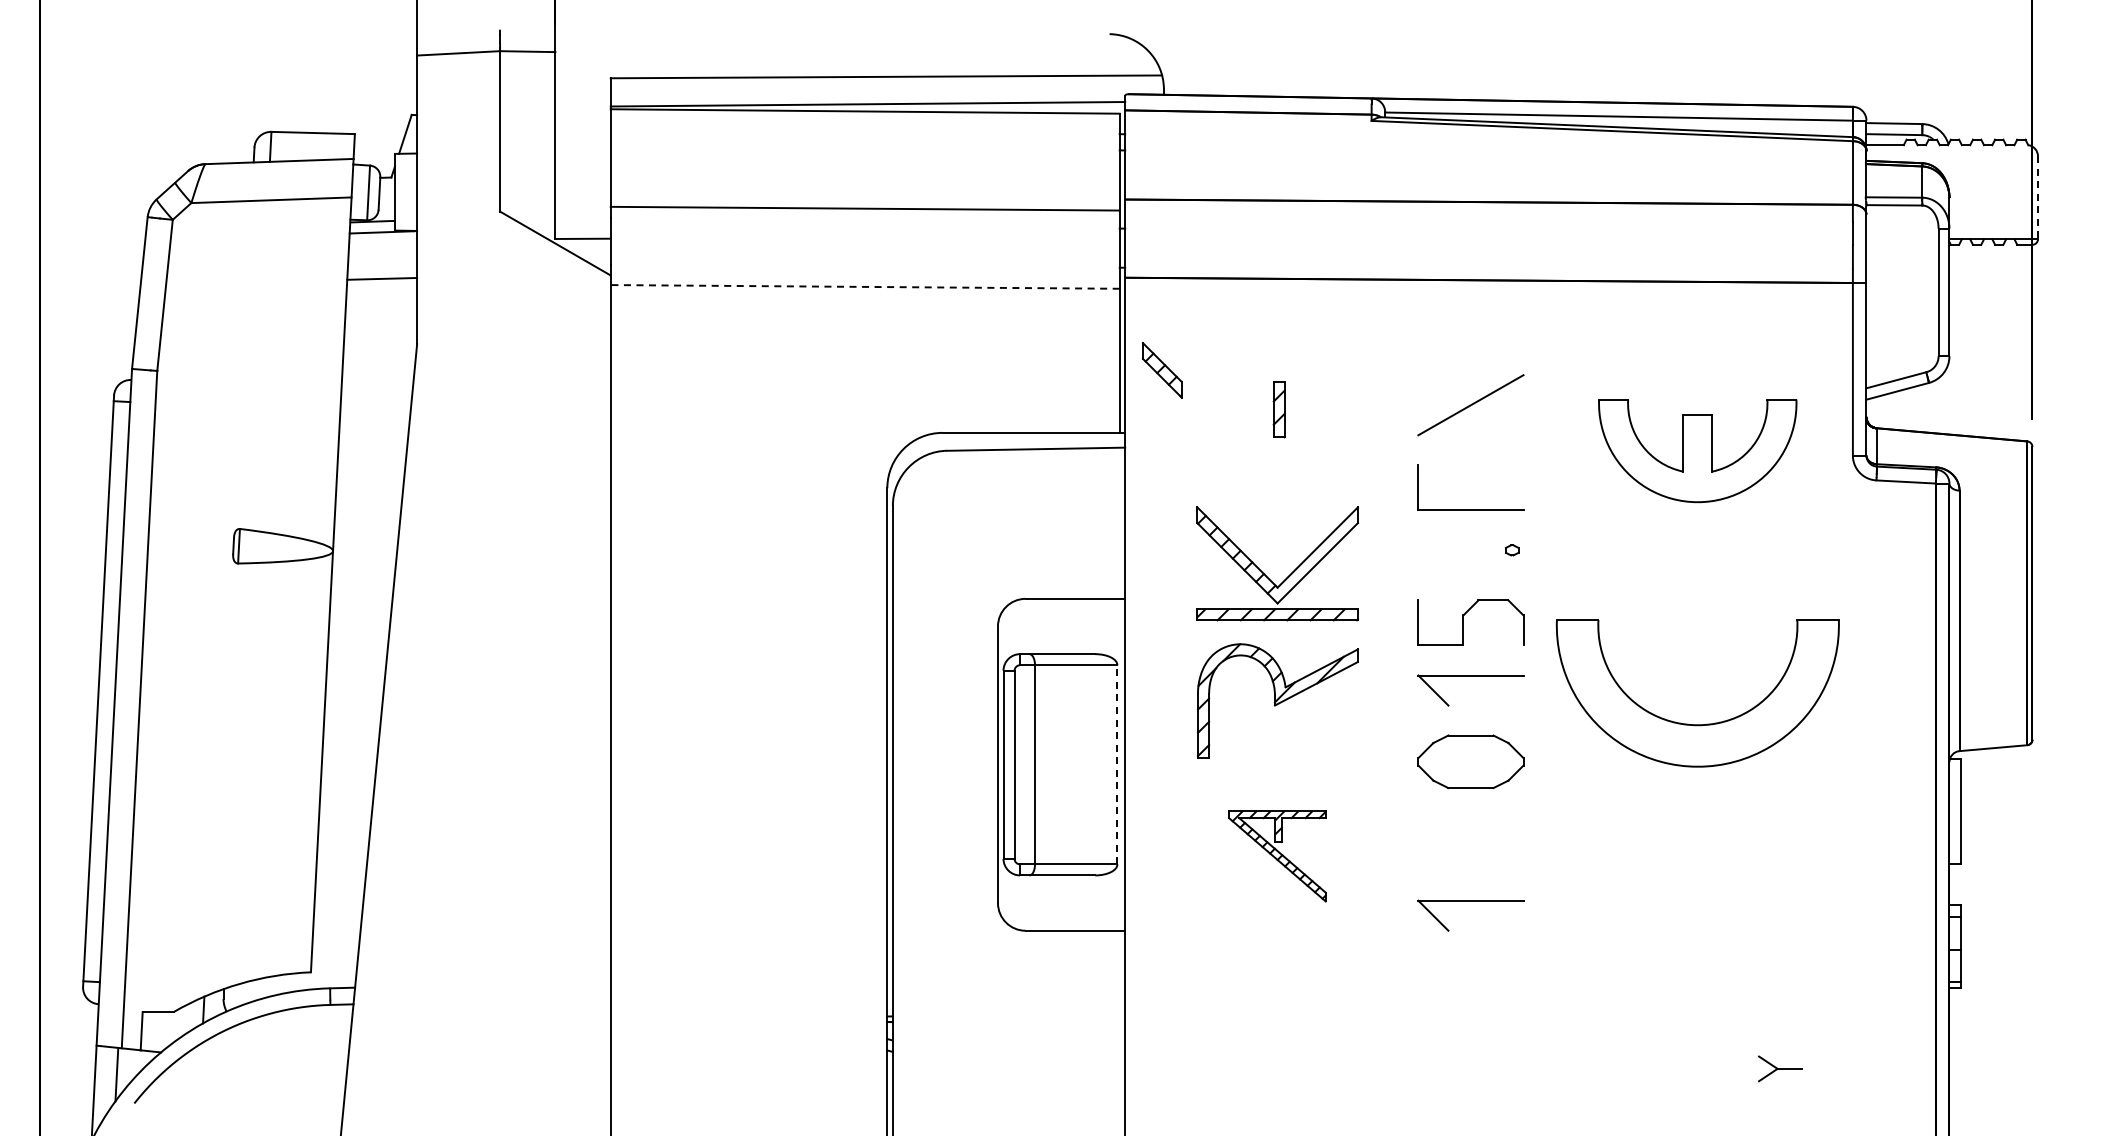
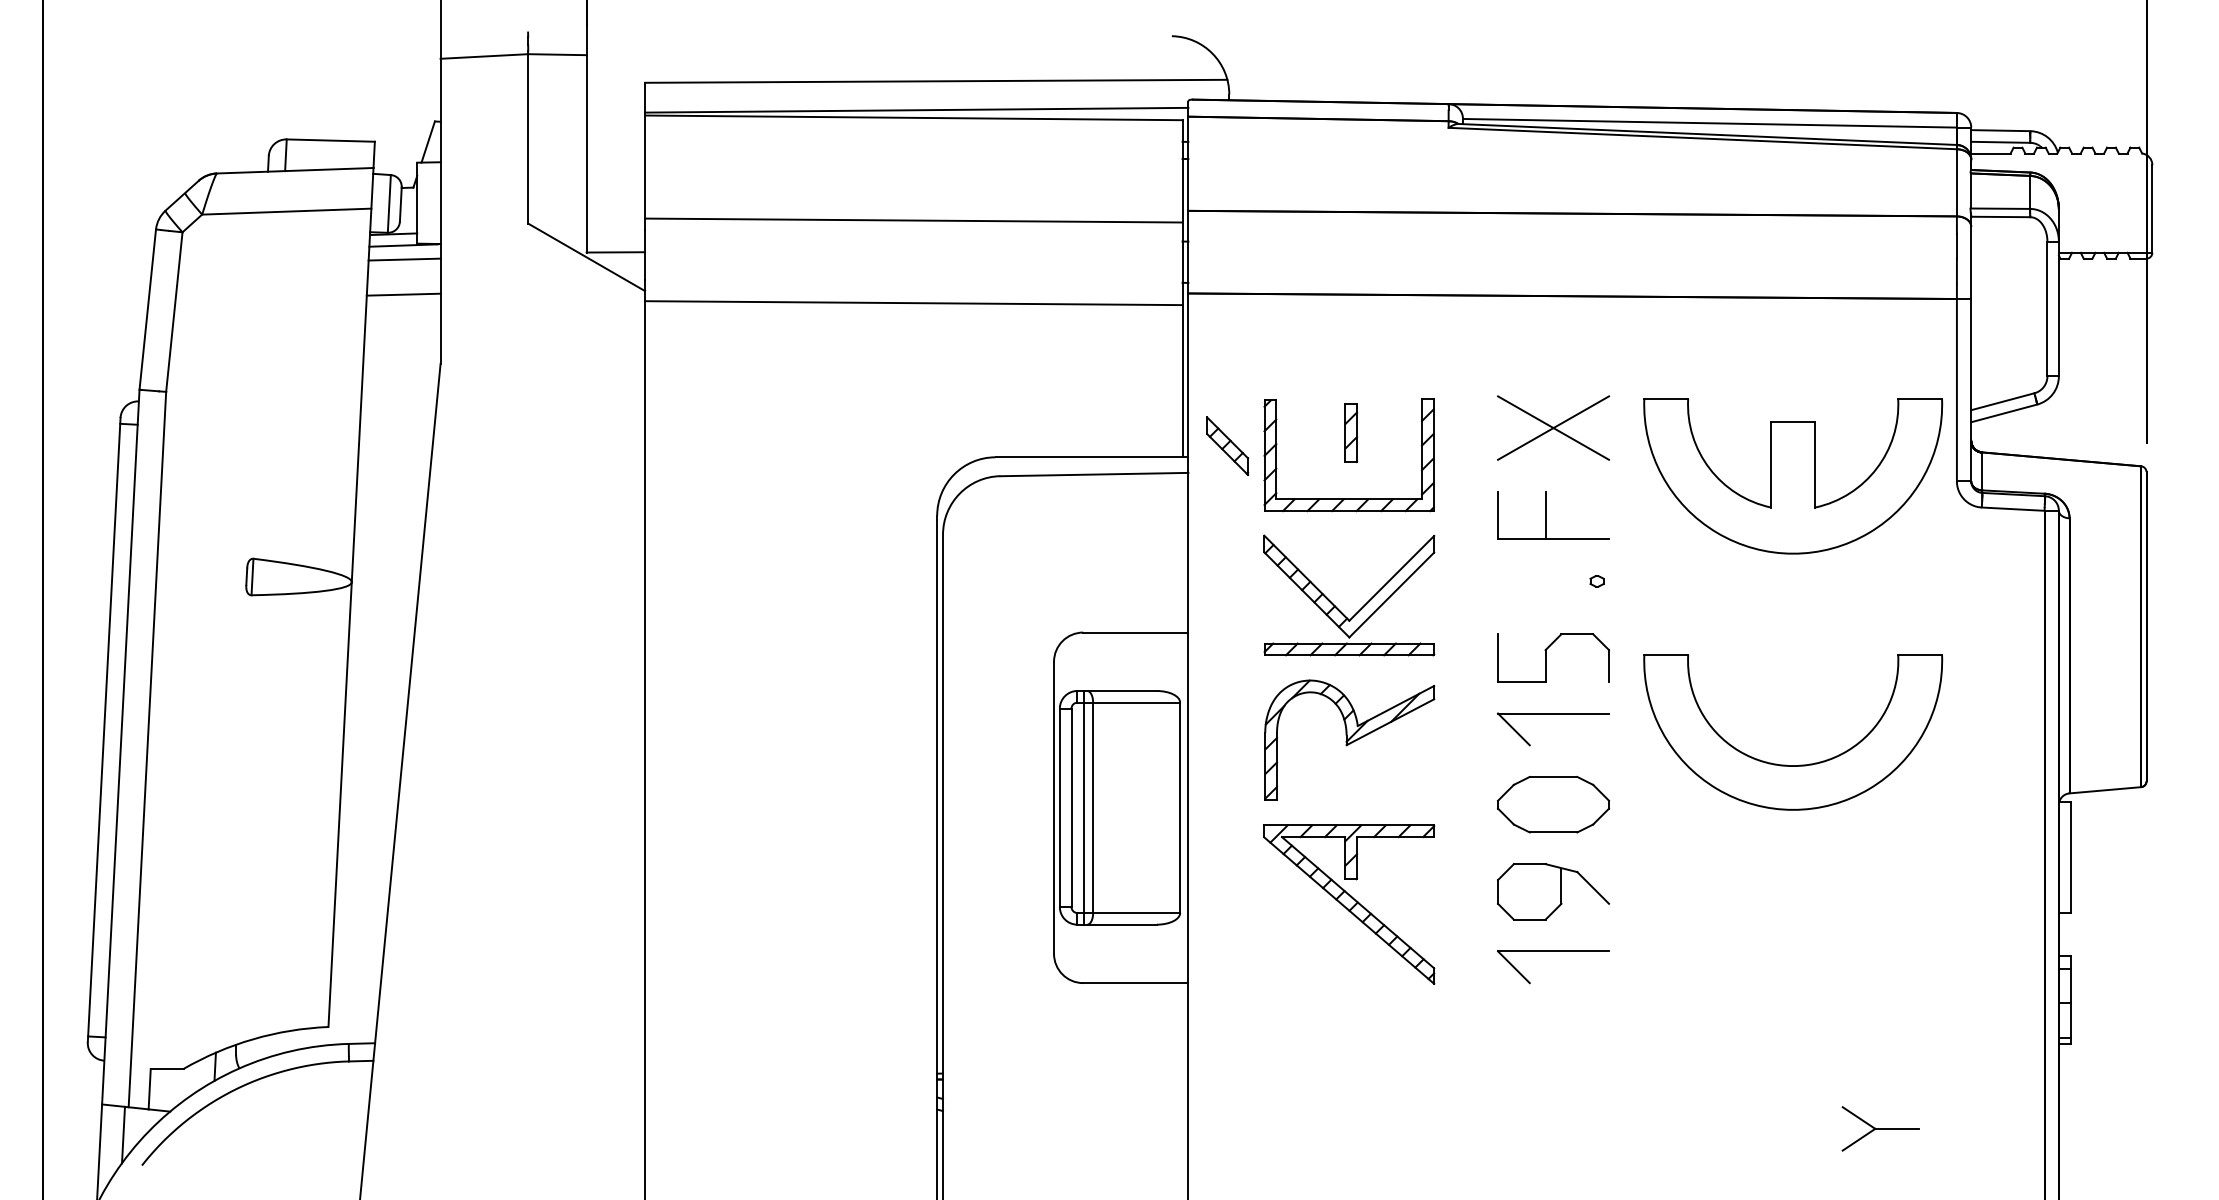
line: (2037, 197) -> (2151, 208), dashed -> solid
line: (382, 245) -> (404, 259), added
line: (864, 286) -> (913, 302), dashed -> solid
part: (1162, 370) -> (1227, 446), moved
line: (1470, 405) -> (1553, 428), added
part: (1697, 450) -> (1792, 475), size x1.43
part: (1272, 471) -> (1343, 498), added
line: (1463, 487) -> (1545, 514), added
line: (1026, 764) -> (1084, 807), added
line: (1117, 764) -> (1180, 807), dashed -> solid
part: (1470, 844) -> (1553, 892), added
part: (1277, 856) -> (1349, 904), size x1.67
part: (1780, 1068) -> (1880, 1128), size x1.67

